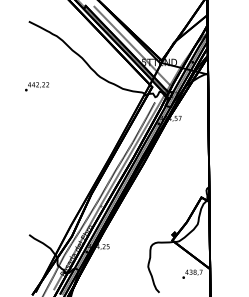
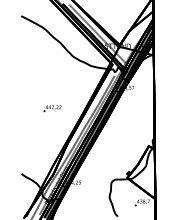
text: (37, 86) -> (52, 108), moved

